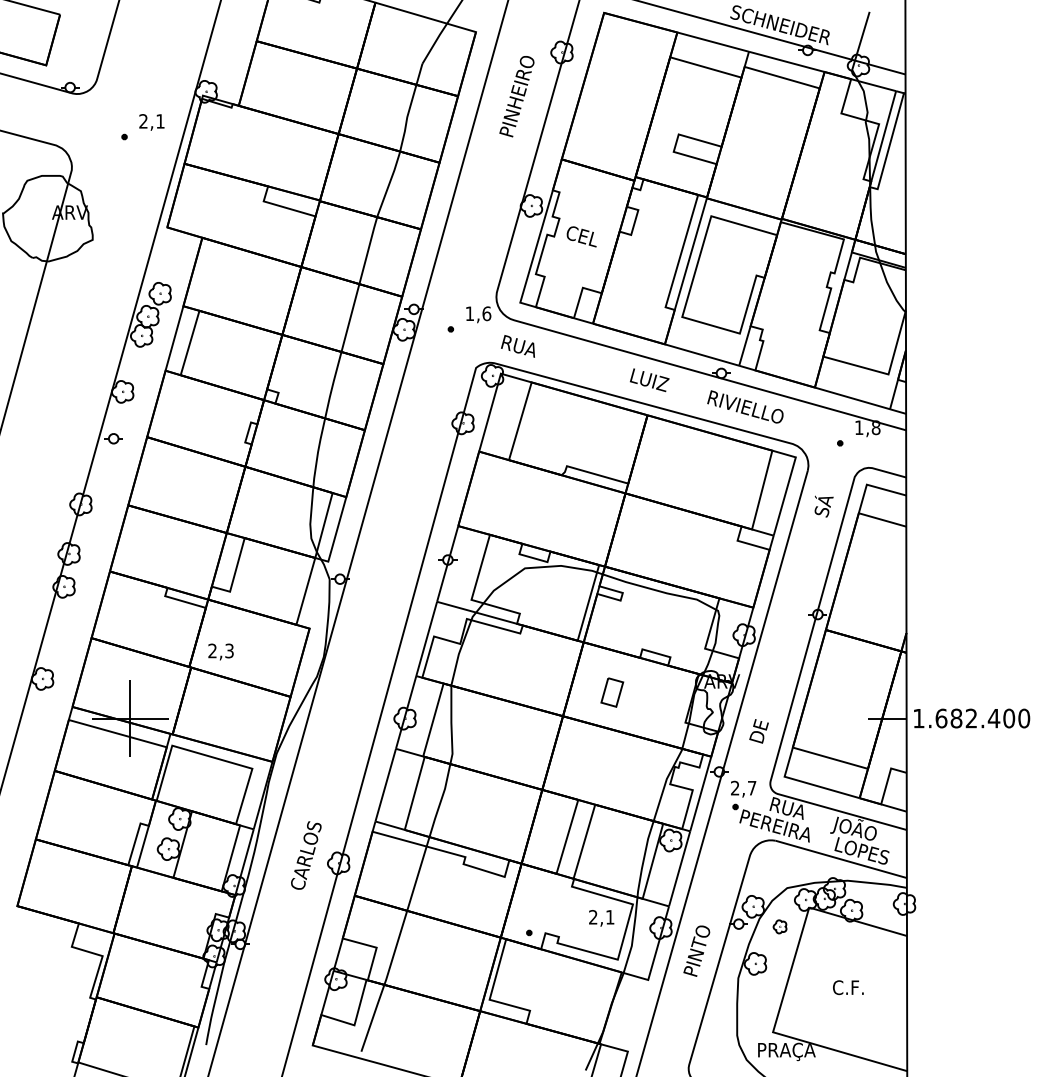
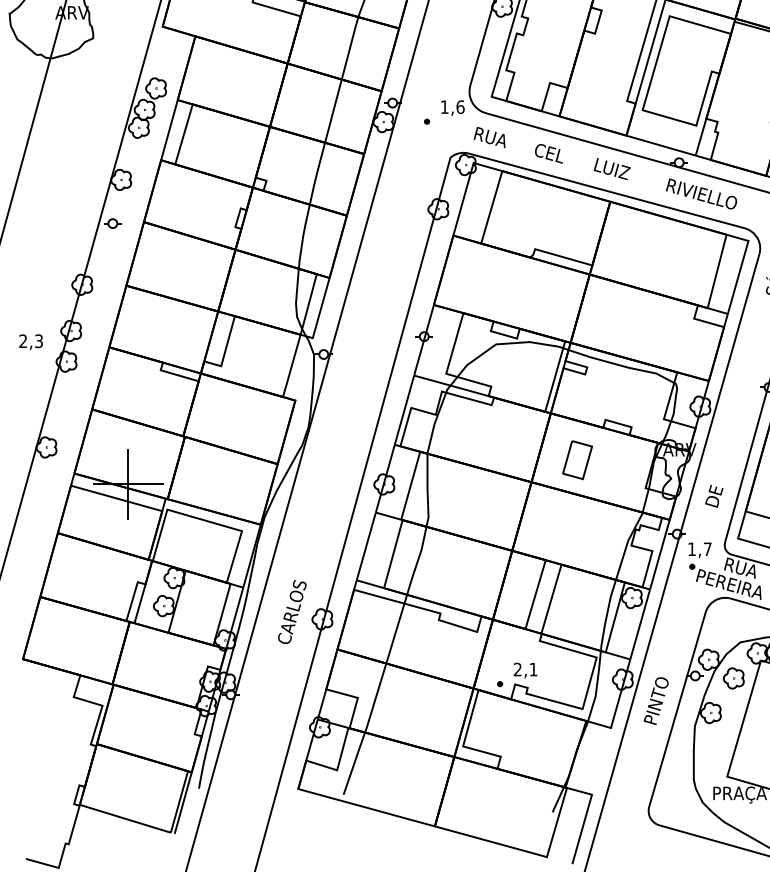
text: (581, 236) -> (548, 153), moved
text: (220, 651) -> (30, 341), moved
part: (611, 692) -> (576, 460), size x1.43
text: (735, 787) -> (692, 548), 2,7 -> 1,7
text: (601, 918) -> (525, 670), moved
part: (779, 926) -> (733, 678), size x1.67

